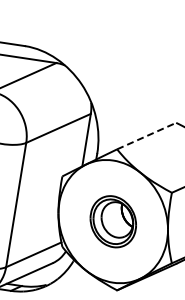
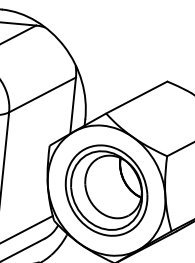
line: (147, 135) -> (137, 96), dashed -> solid
part: (113, 221) -> (106, 190), size x1.67

